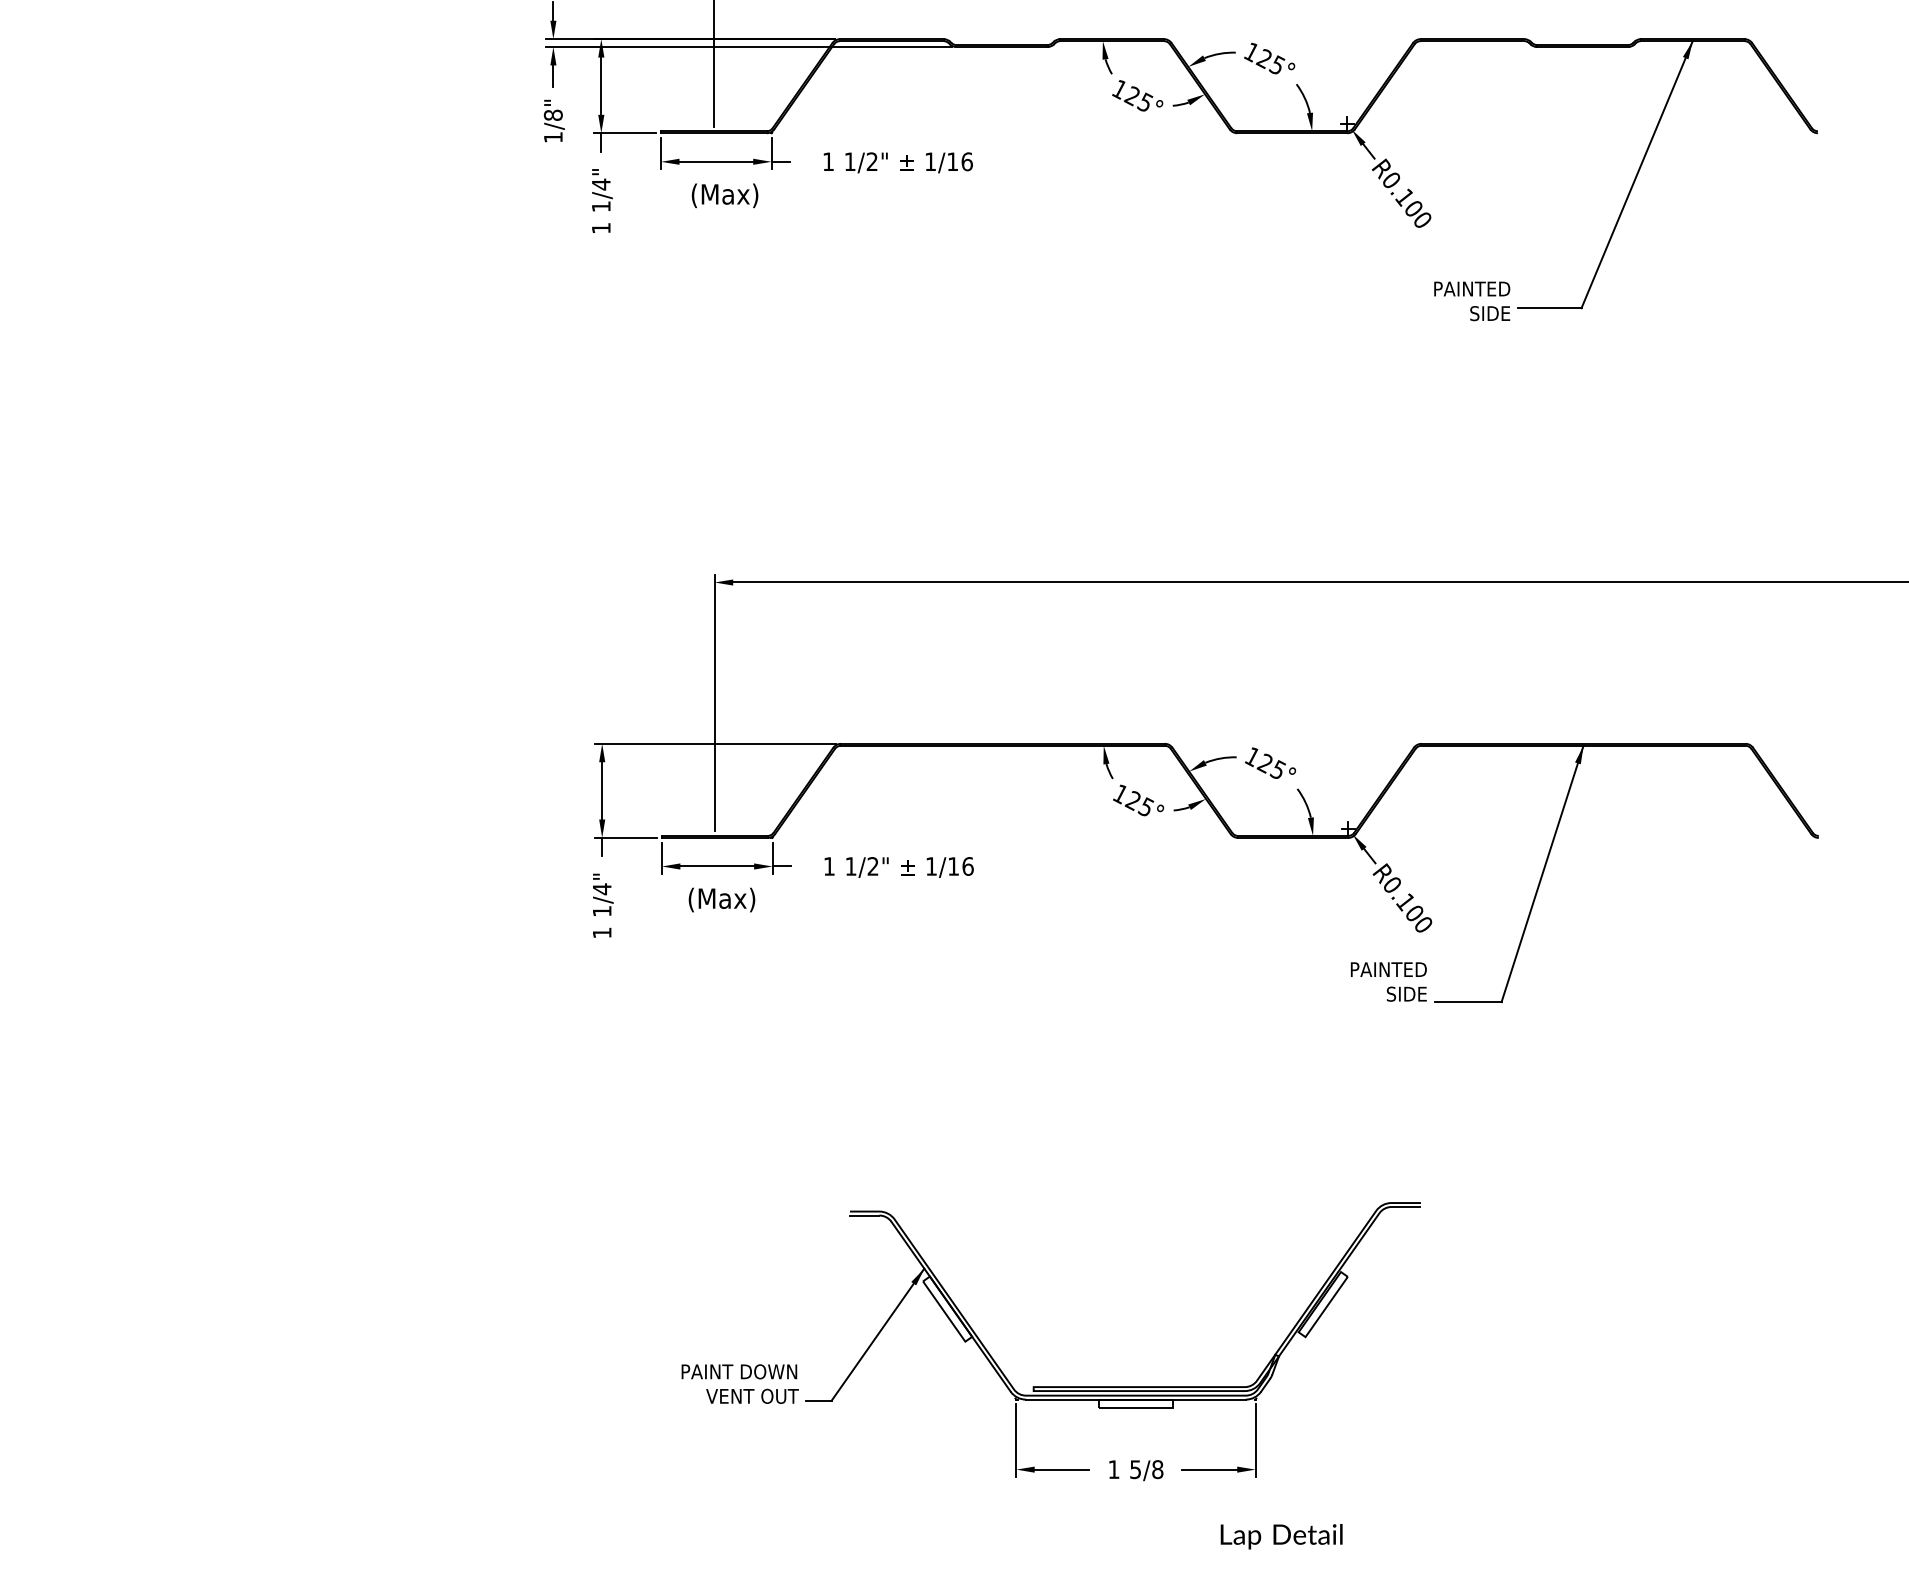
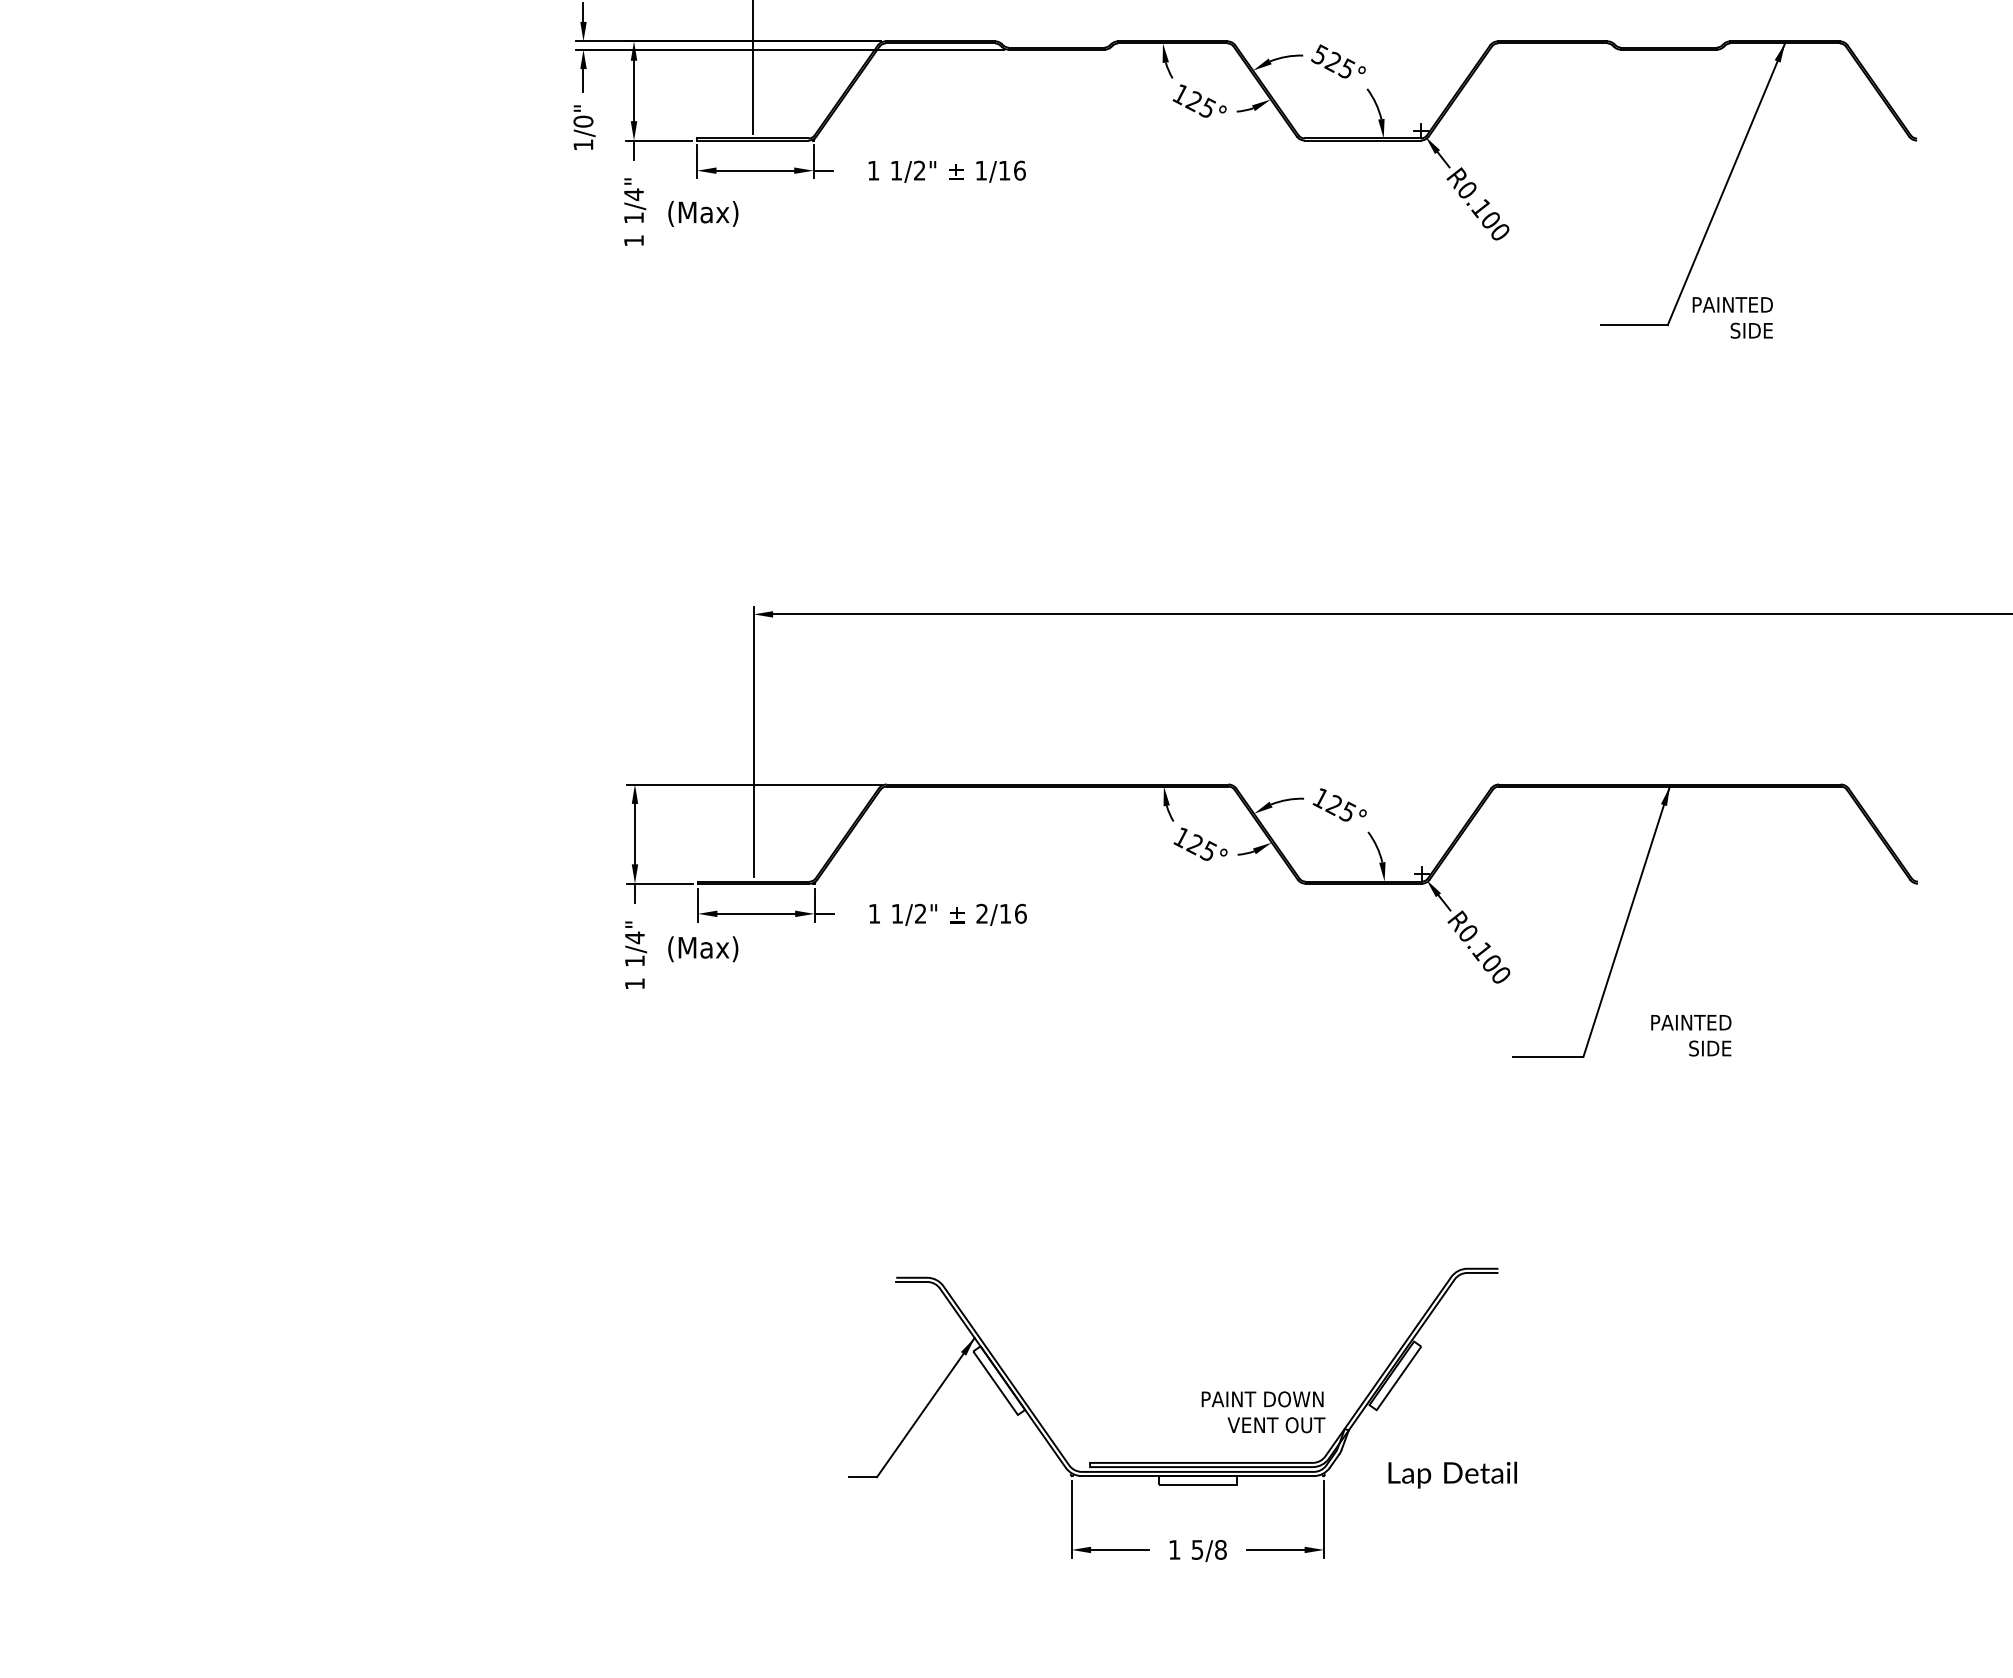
text: (1251, 52) -> (1319, 55), 125° -> 525°
text: (553, 114) -> (583, 120), 1/8" -> 1/0"
text: (724, 195) -> (702, 213), moved
text: (1472, 301) -> (1733, 318), moved
text: (931, 866) -> (982, 913), 1/16 -> 2/16
text: (721, 899) -> (702, 948), moved
text: (1388, 981) -> (1690, 1035), moved
text: (739, 1383) -> (1262, 1411), moved
text: (1281, 1536) -> (1452, 1474), moved

